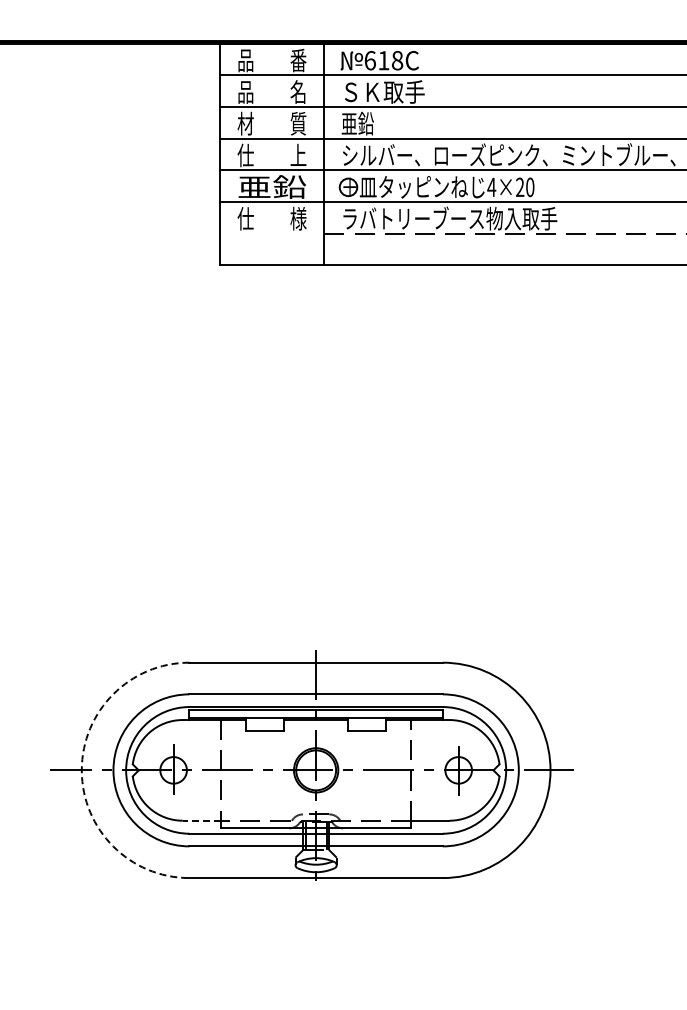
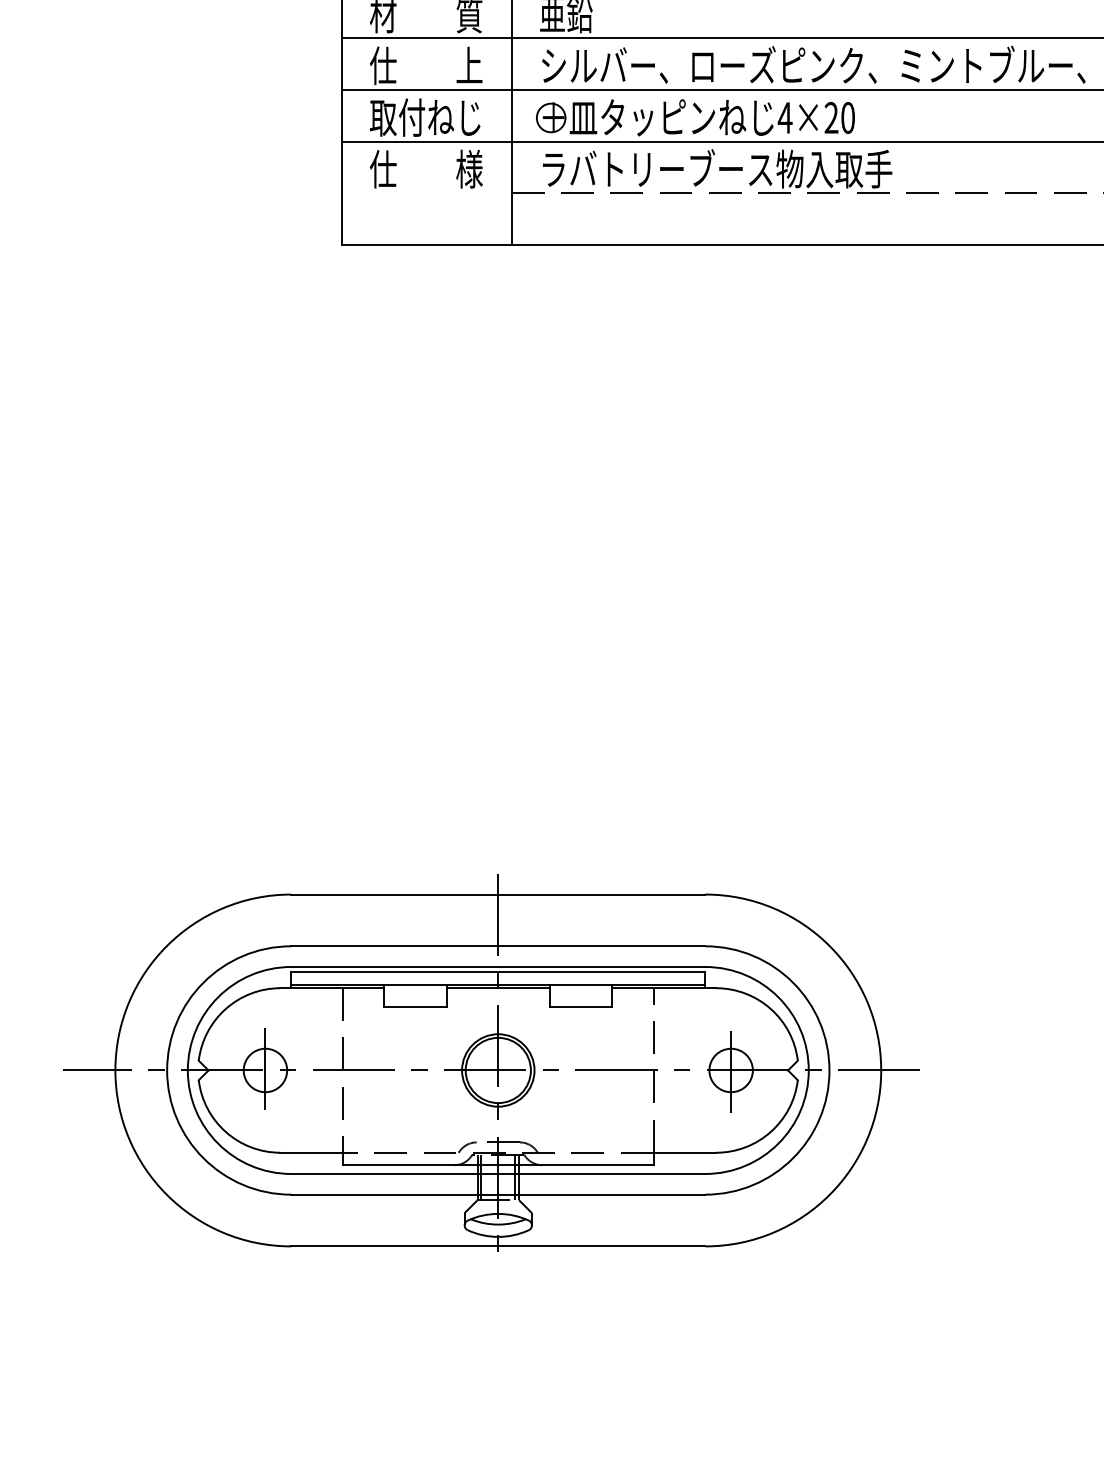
text: (271, 186) -> (425, 116), 亜鉛 -> 取付ねじ
arc: (81, 770) -> (114, 1070), dashed -> solid
line: (201, 820) -> (310, 1152), dashed -> solid

